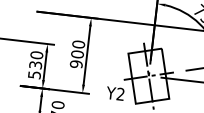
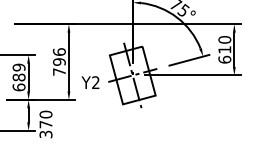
text: (76, 53) -> (58, 61), 900 -> 796
text: (35, 65) -> (18, 77), 530 -> 689
text: (115, 93) -> (90, 82), moved

